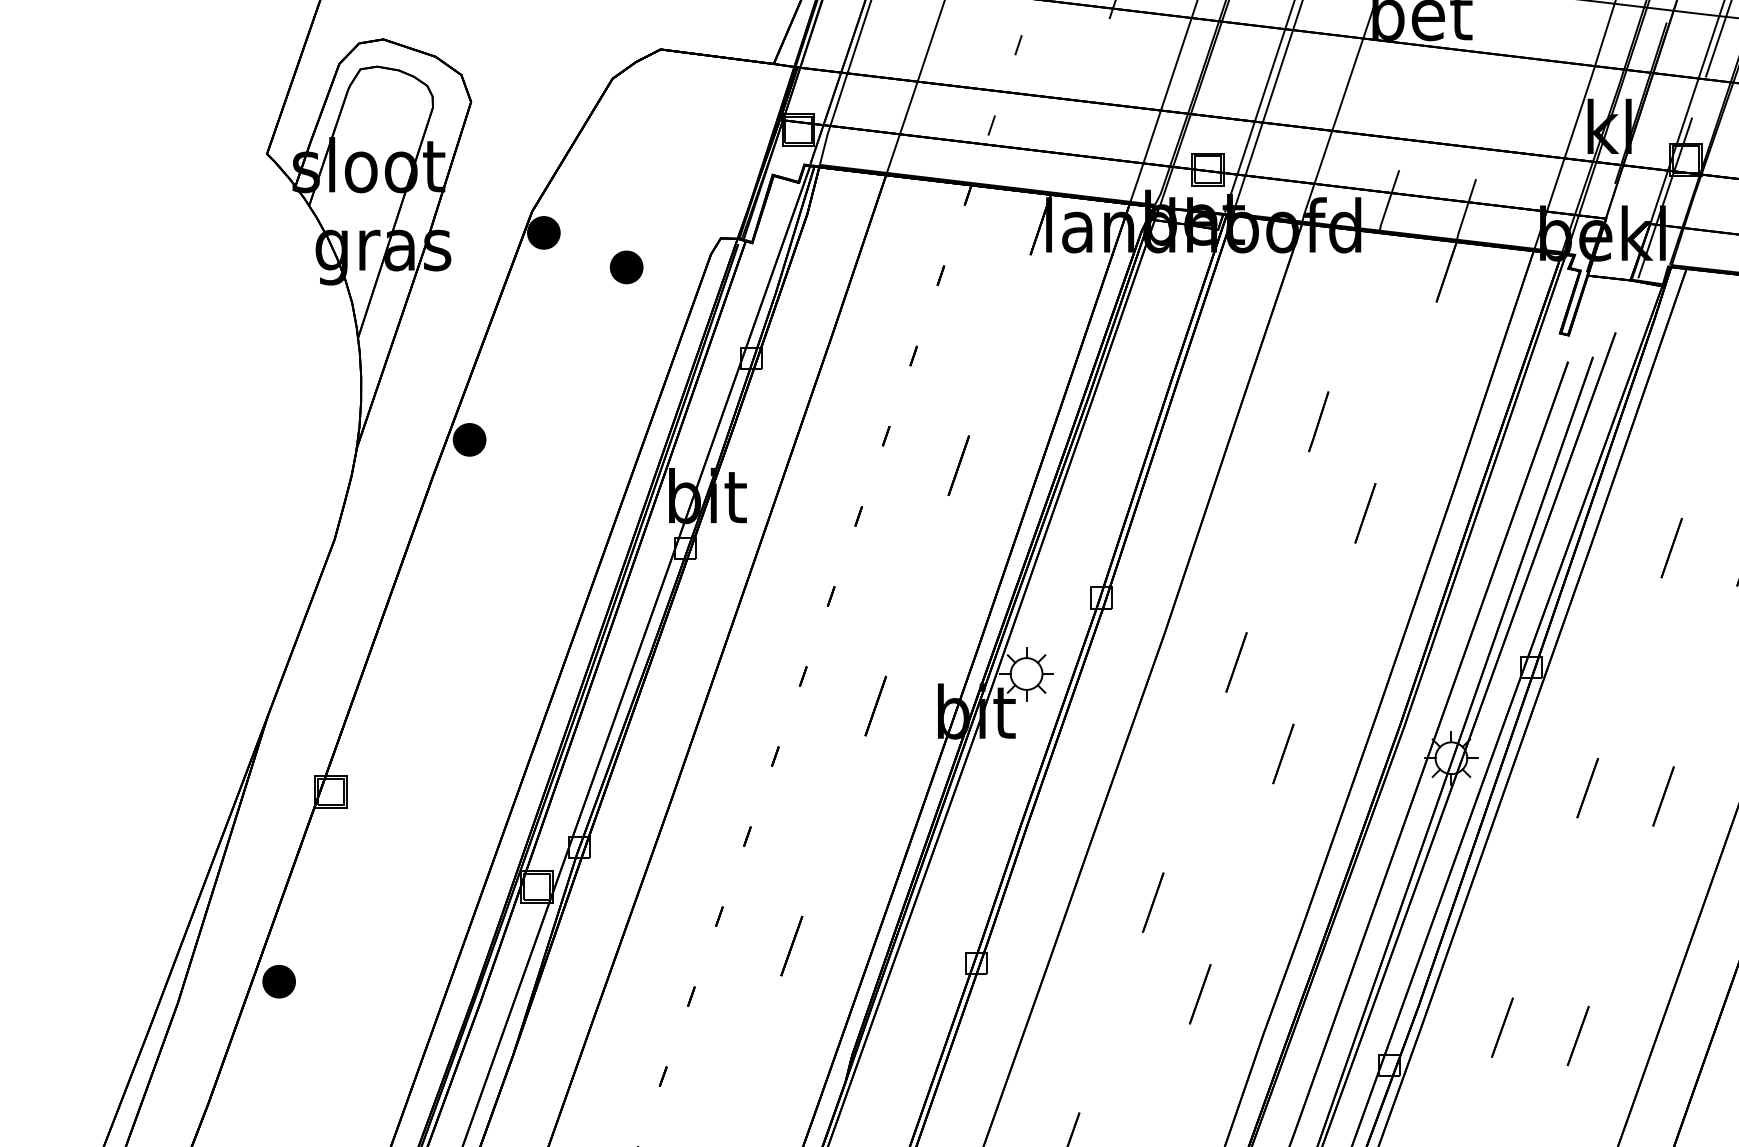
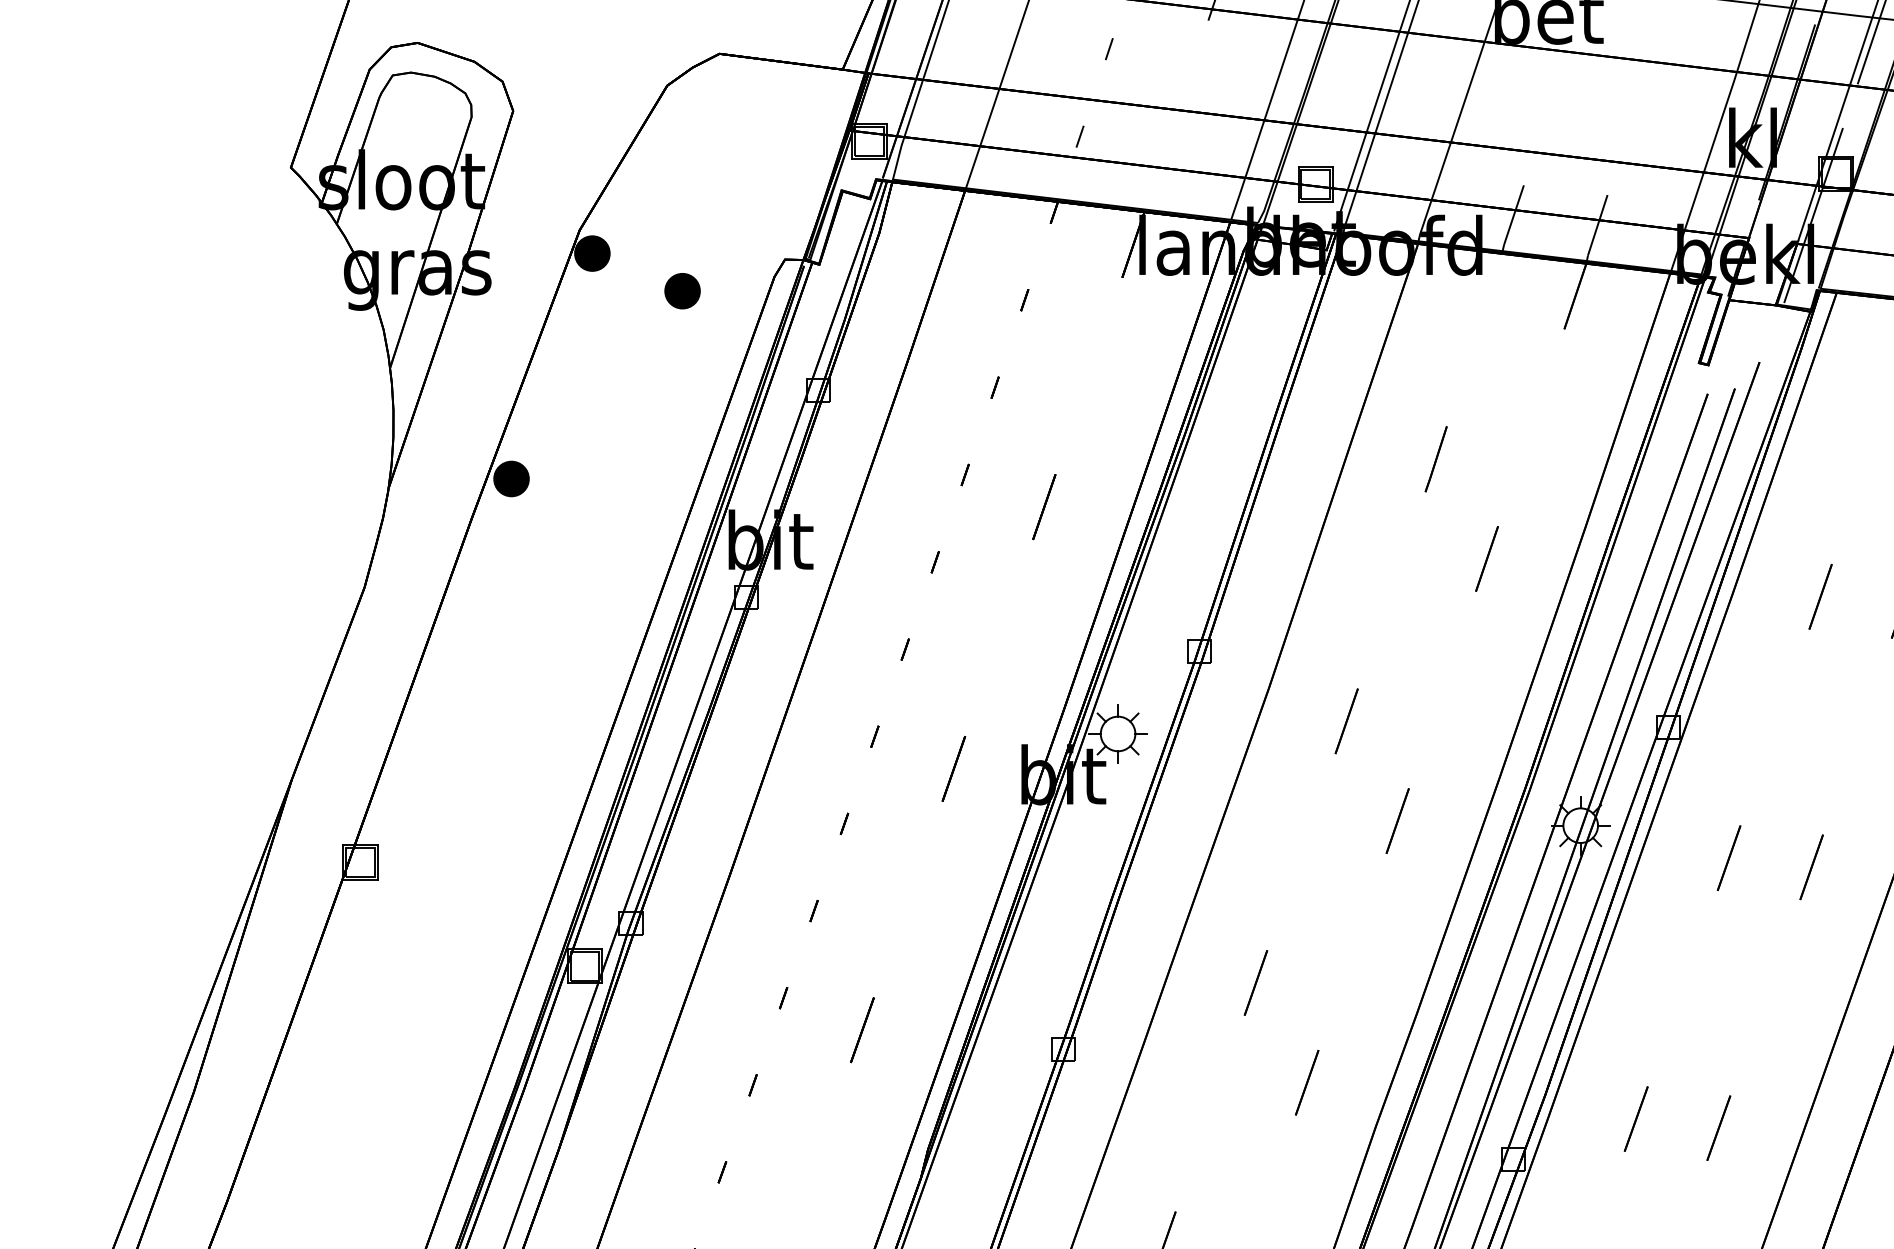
part: (279, 981) -> (304, 1068), removed

